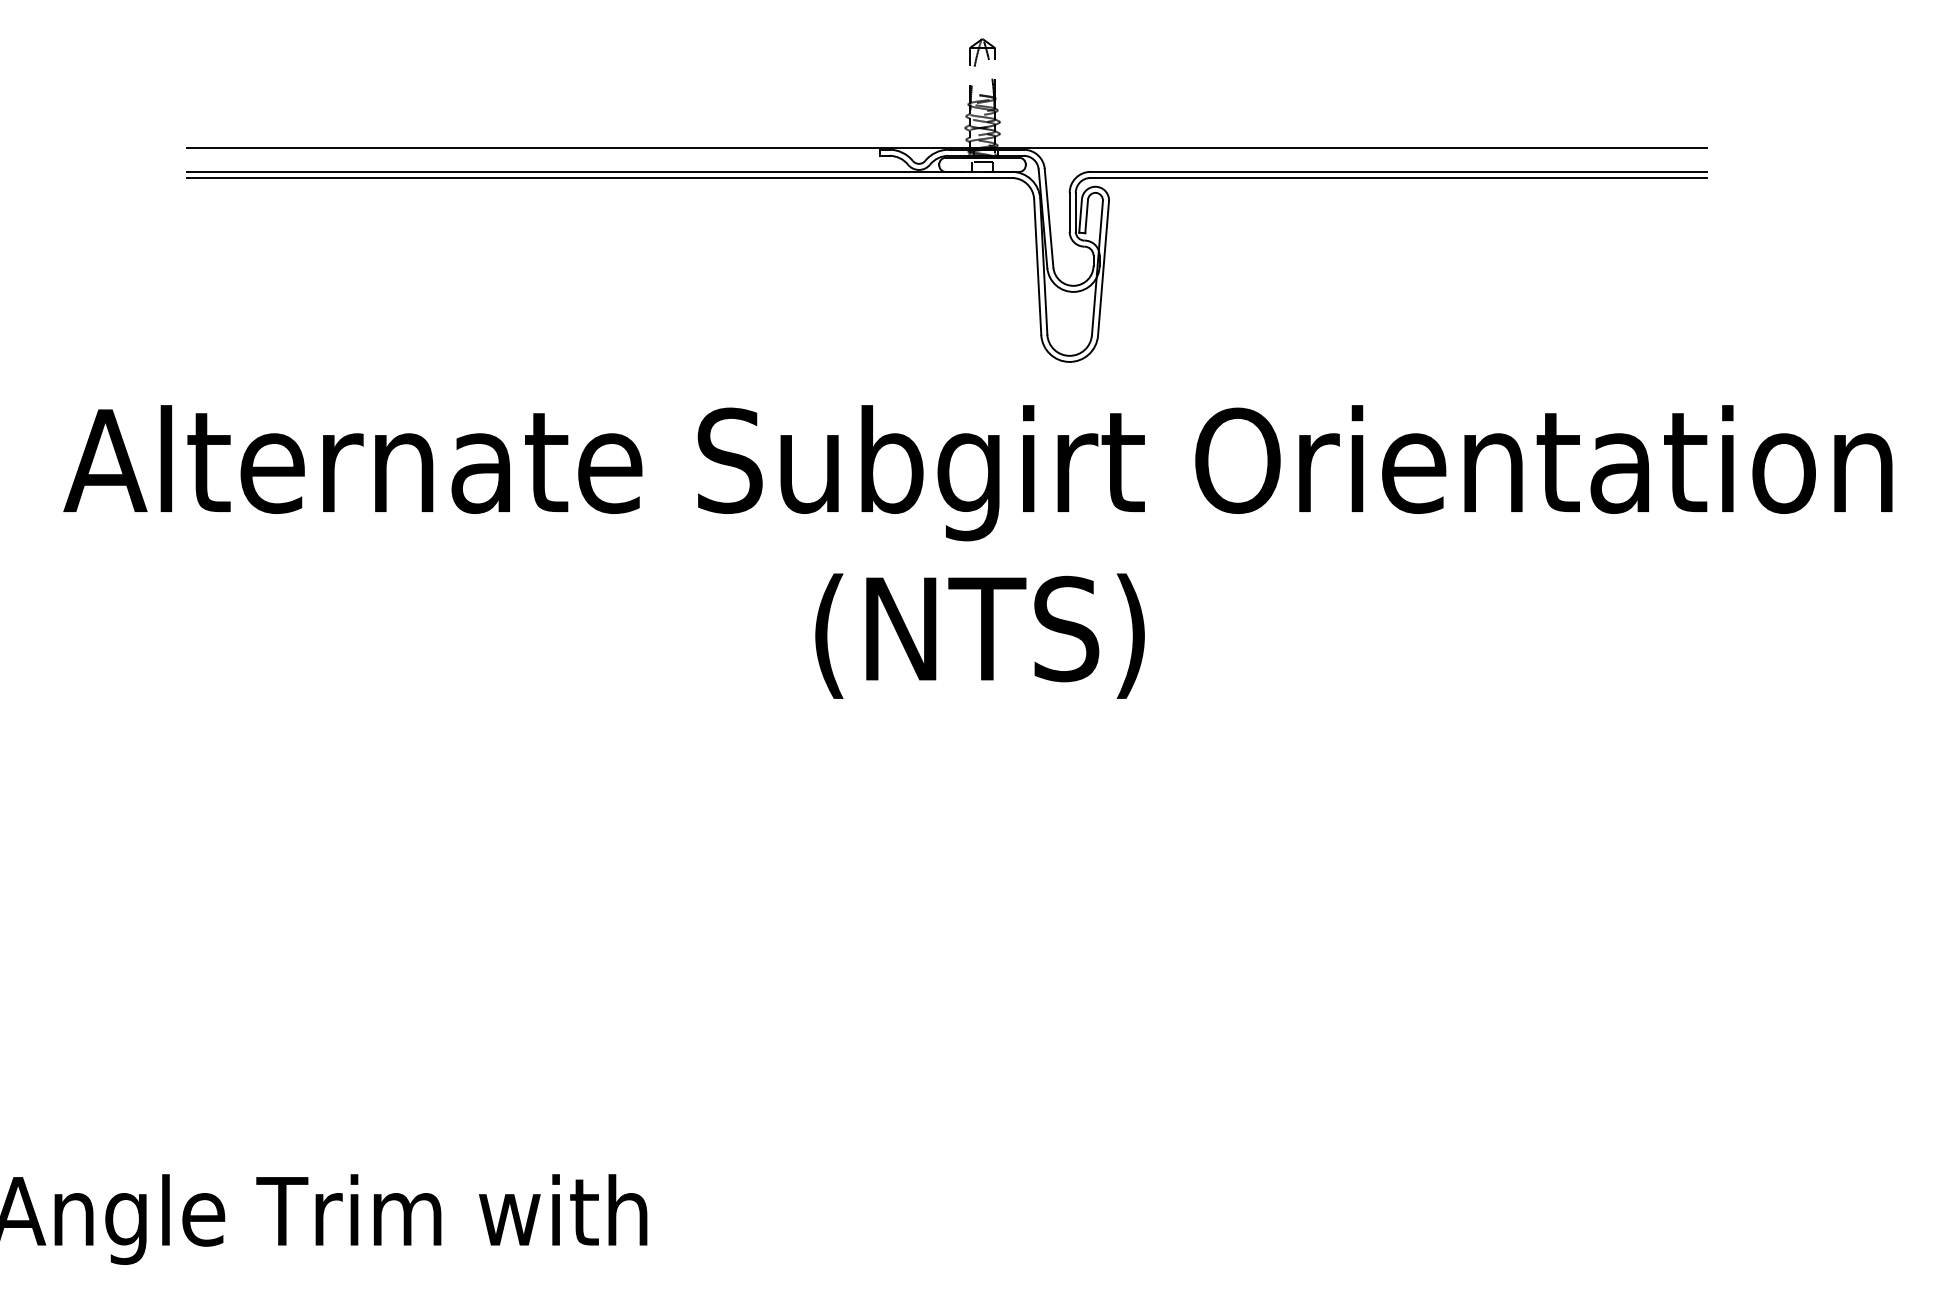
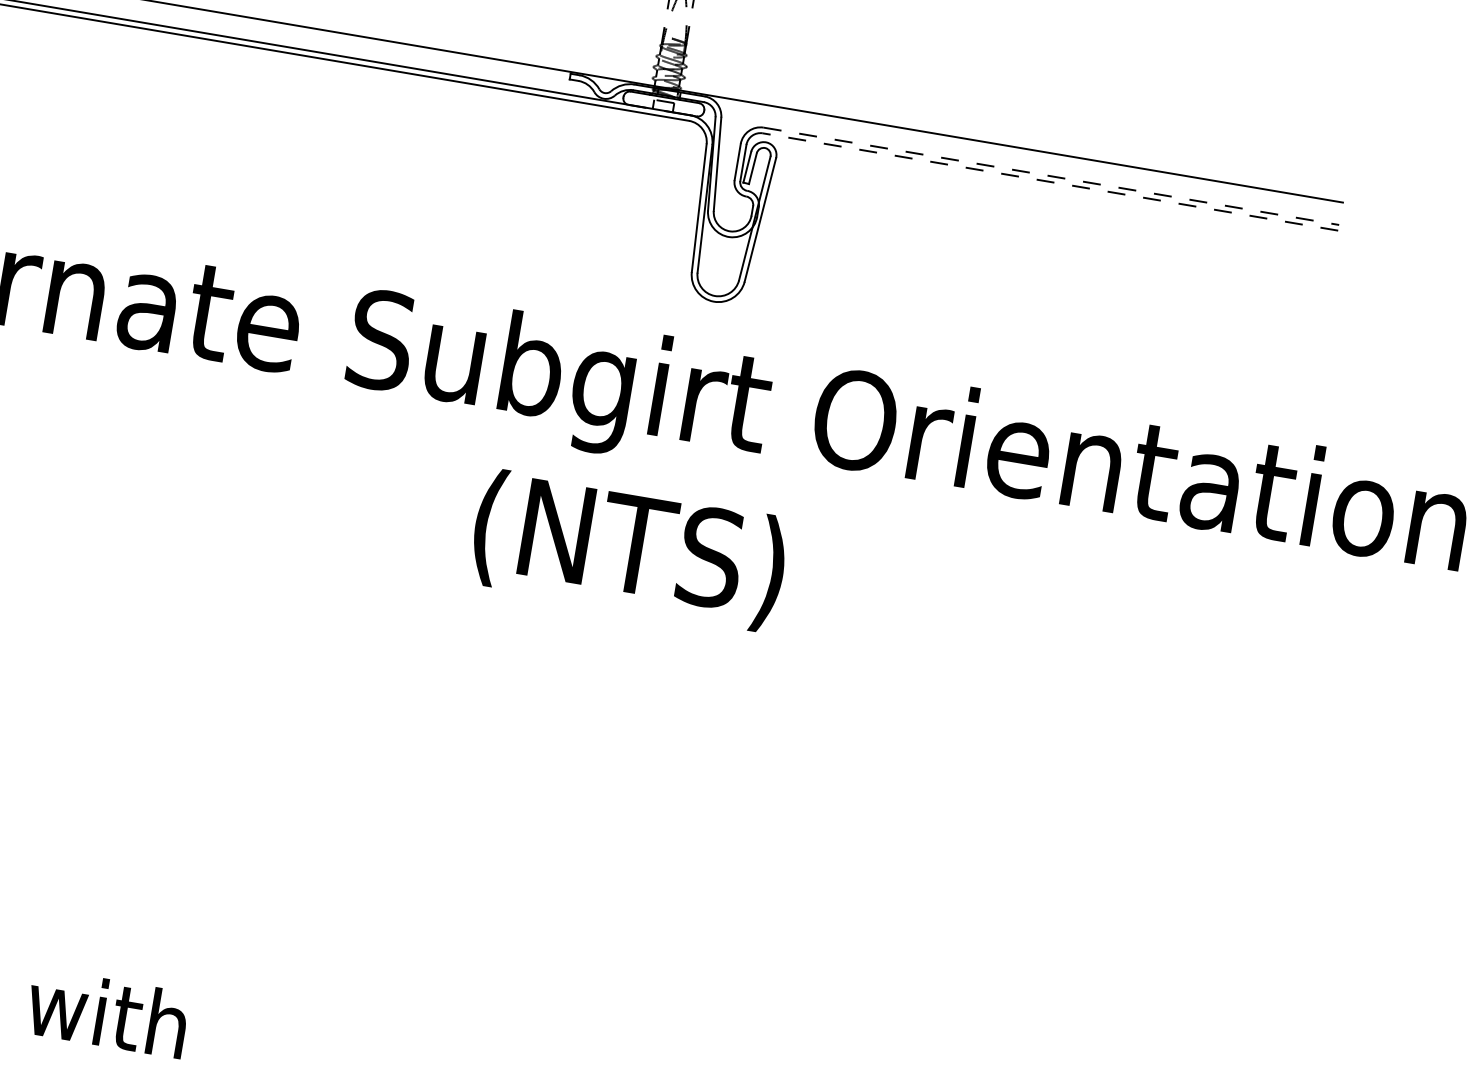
line: (1399, 171) -> (1051, 176), solid -> dashed
line: (1398, 177) -> (1050, 181), solid -> dashed
text: (979, 635) -> (628, 549), moved

